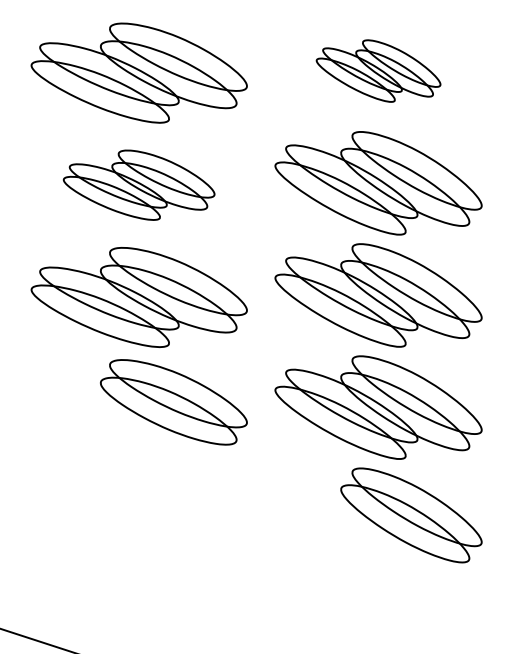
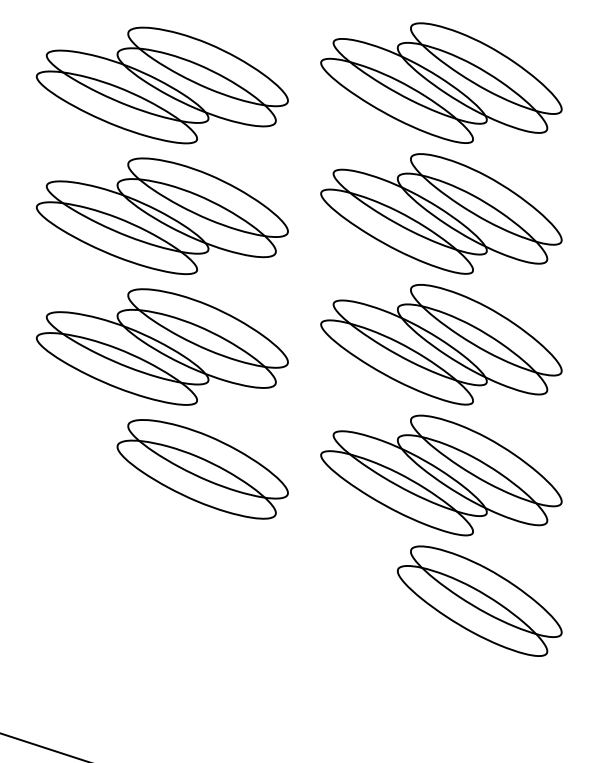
part: (378, 70) -> (441, 82), size x1.67
part: (138, 184) -> (161, 215), size x1.43

